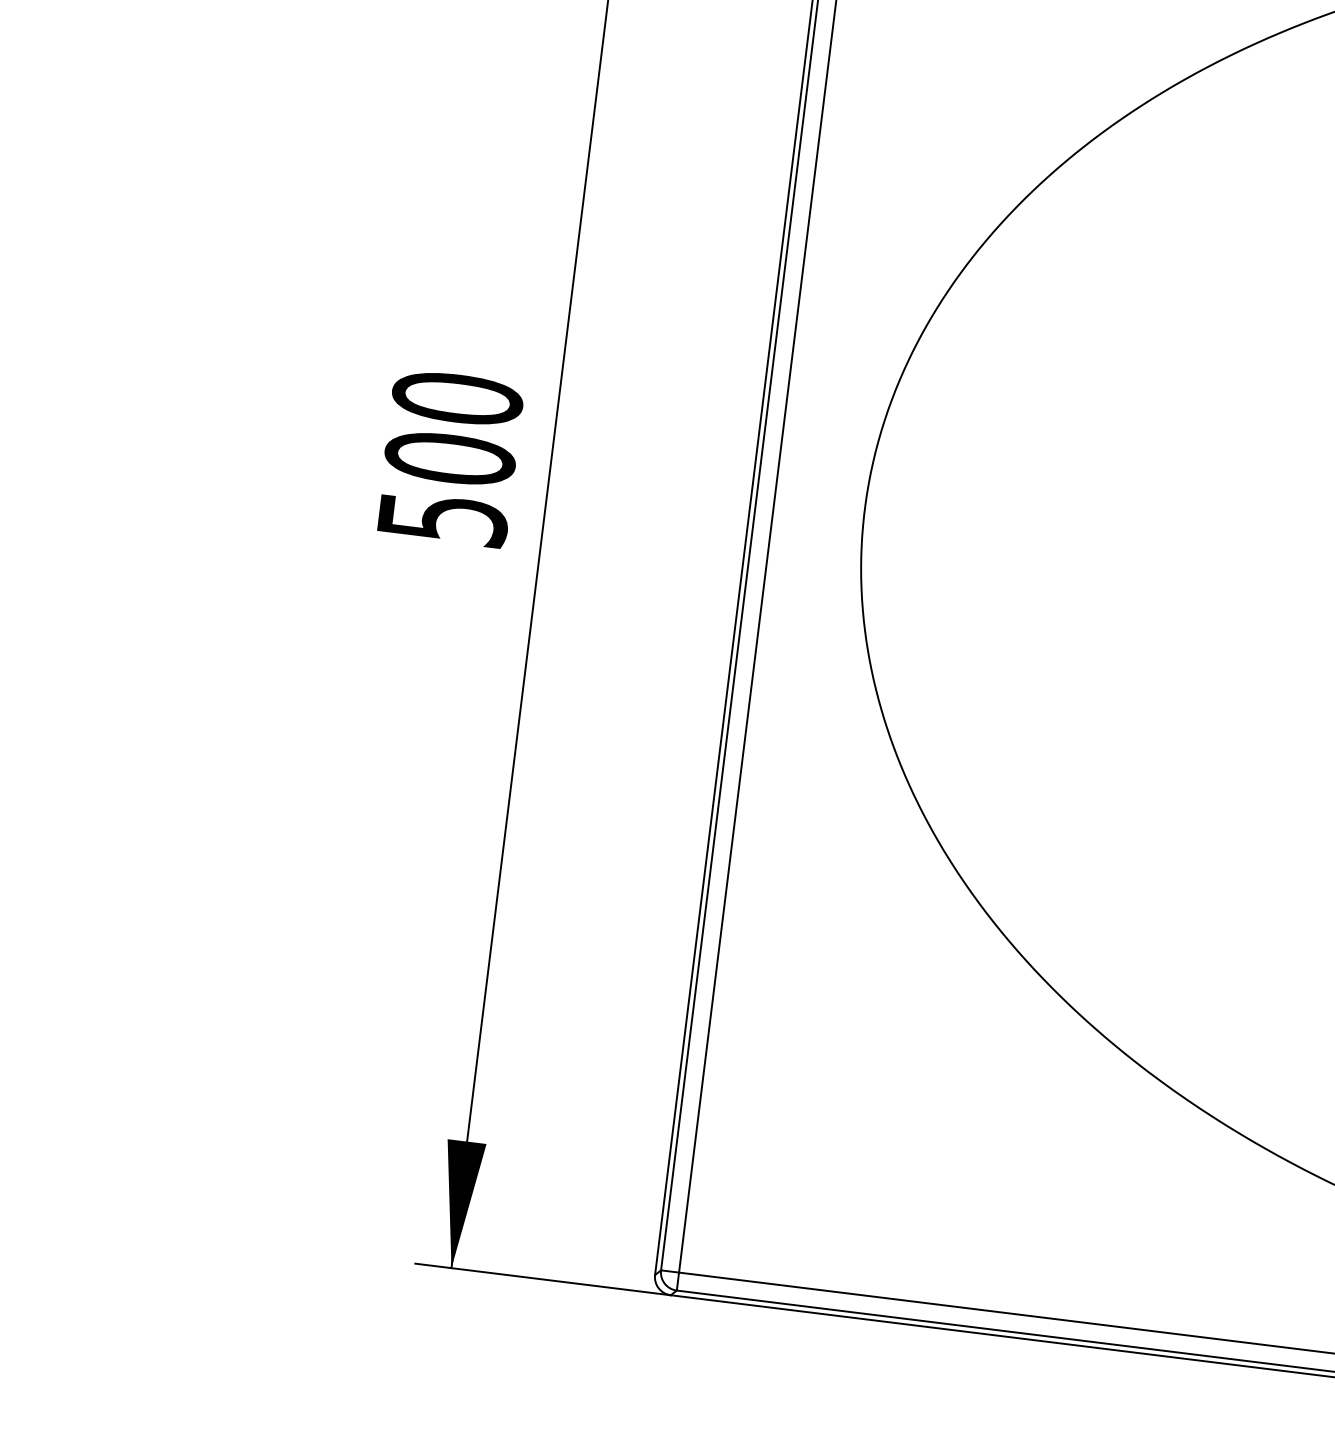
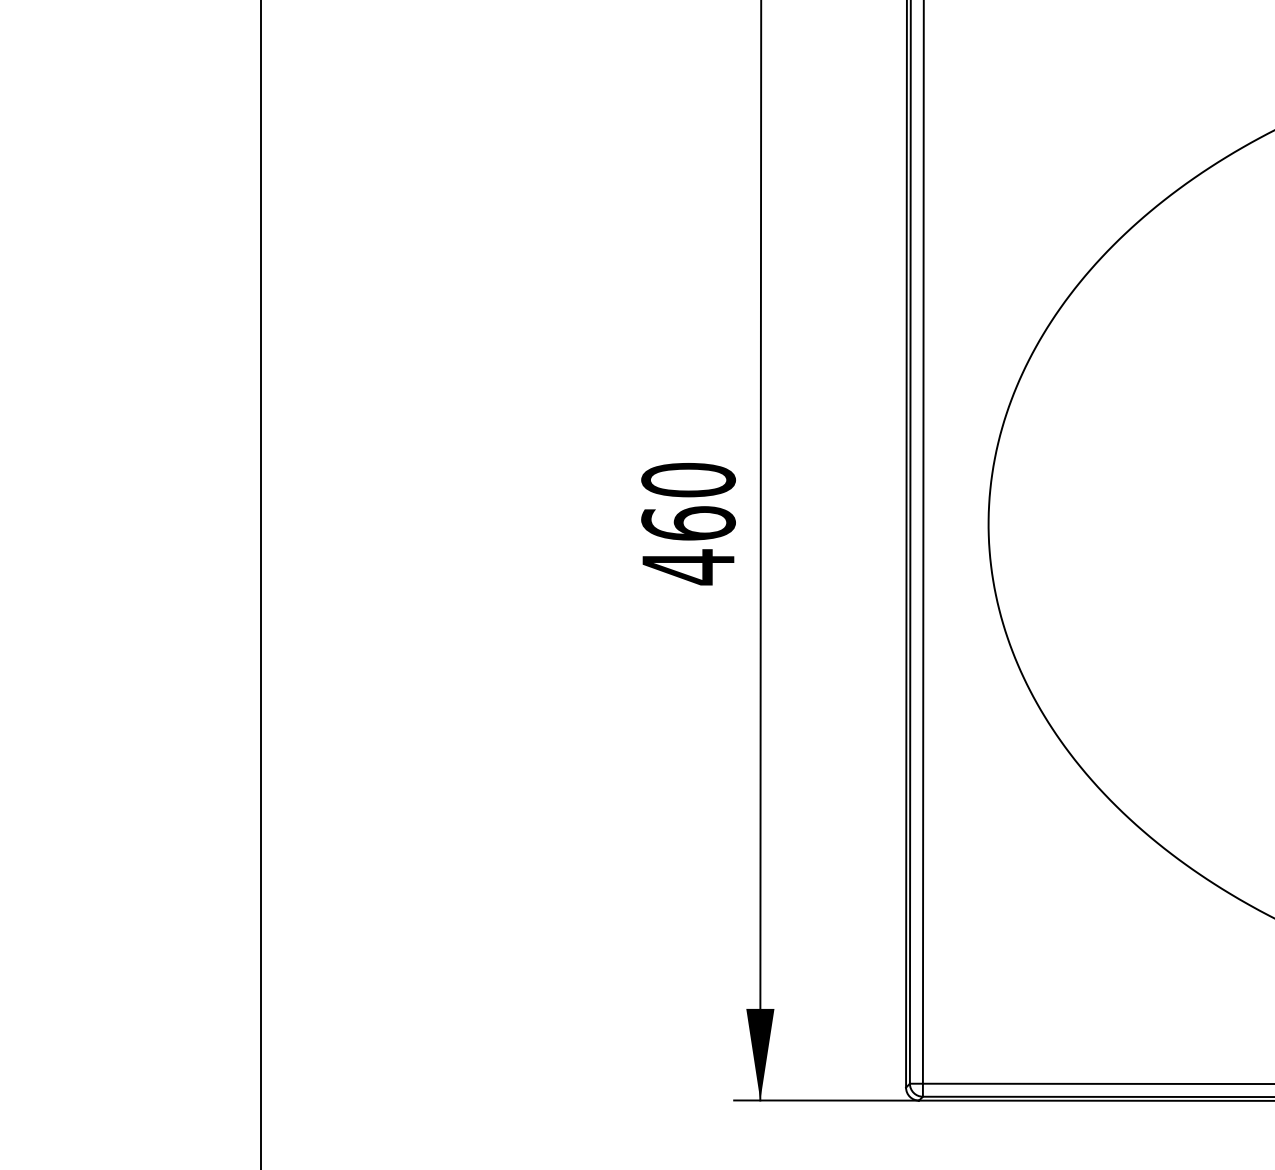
text: (446, 489) -> (688, 545), 500 -> 460

